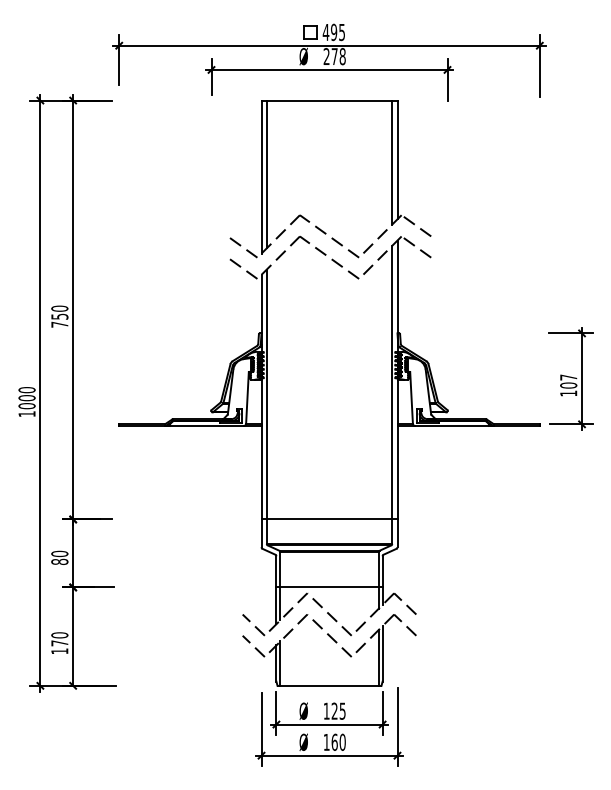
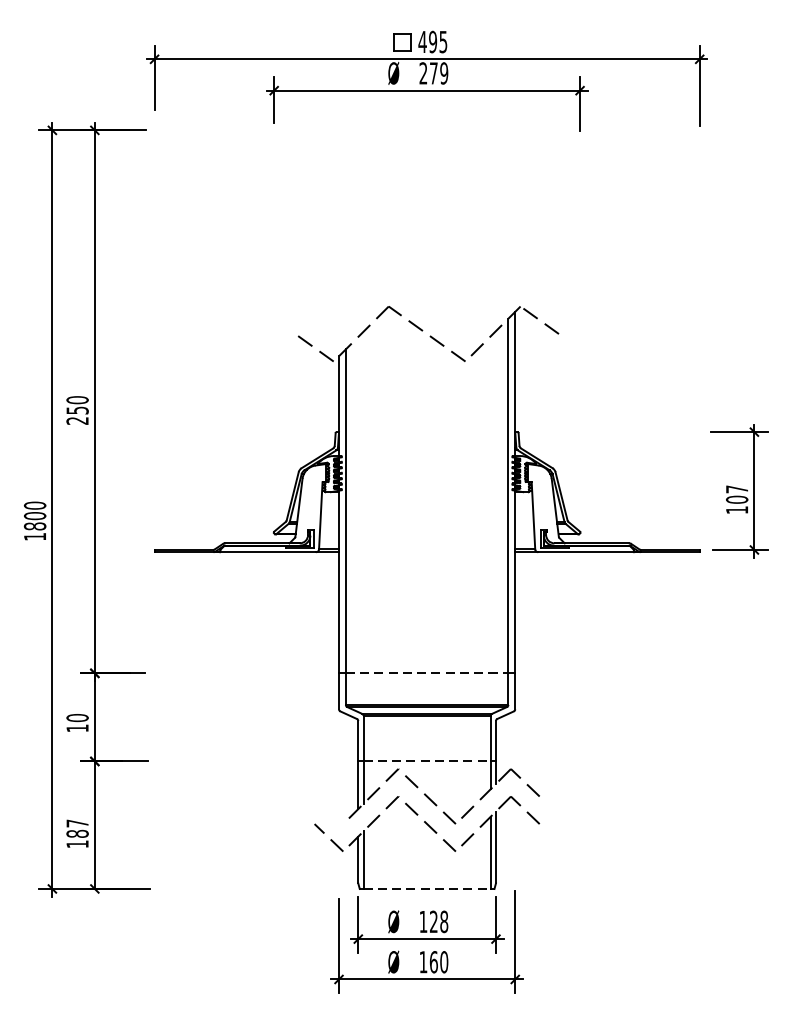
text: (342, 56) -> (443, 73), 278 -> 279
part: (302, 215) -> (392, 279), removed
text: (59, 324) -> (77, 420), 750 -> 250
text: (26, 406) -> (34, 526), 1000 -> 1800
line: (329, 519) -> (427, 673), solid -> dashed
text: (59, 561) -> (77, 727), 80 -> 10
line: (330, 587) -> (428, 761), solid -> dashed
line: (253, 624) -> (328, 809), removed
text: (59, 639) -> (77, 828), 170 -> 187
line: (330, 685) -> (428, 888), solid -> dashed
text: (342, 710) -> (443, 920), 125 -> 128

